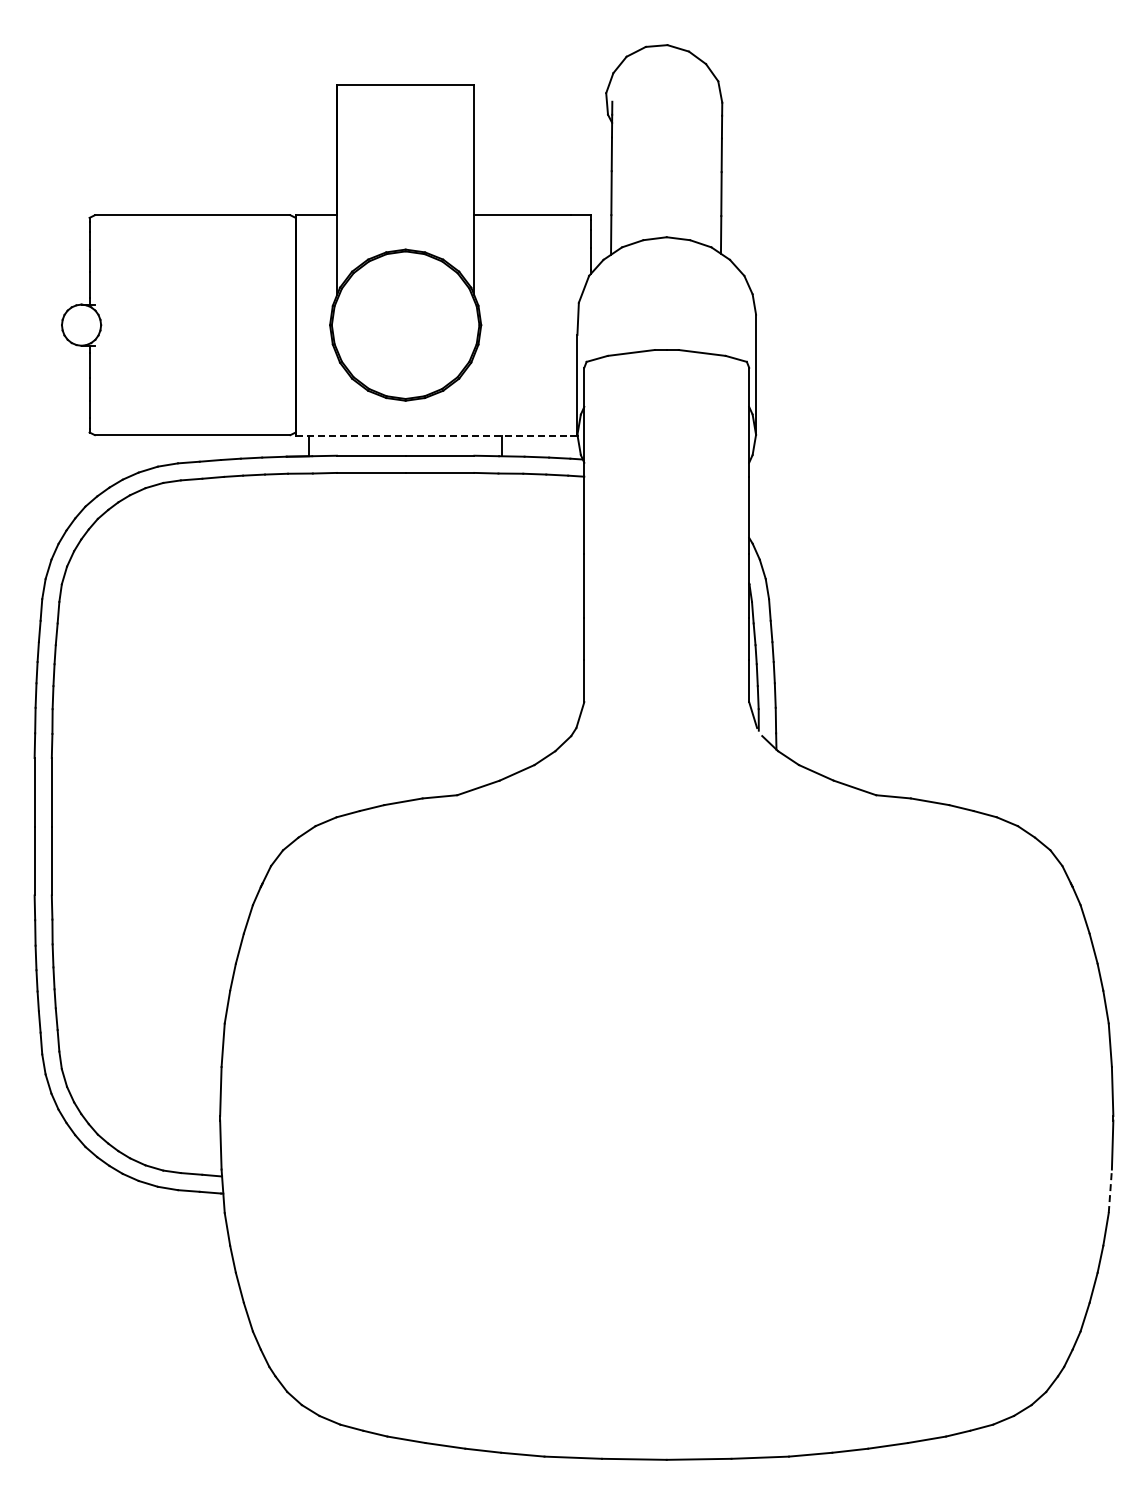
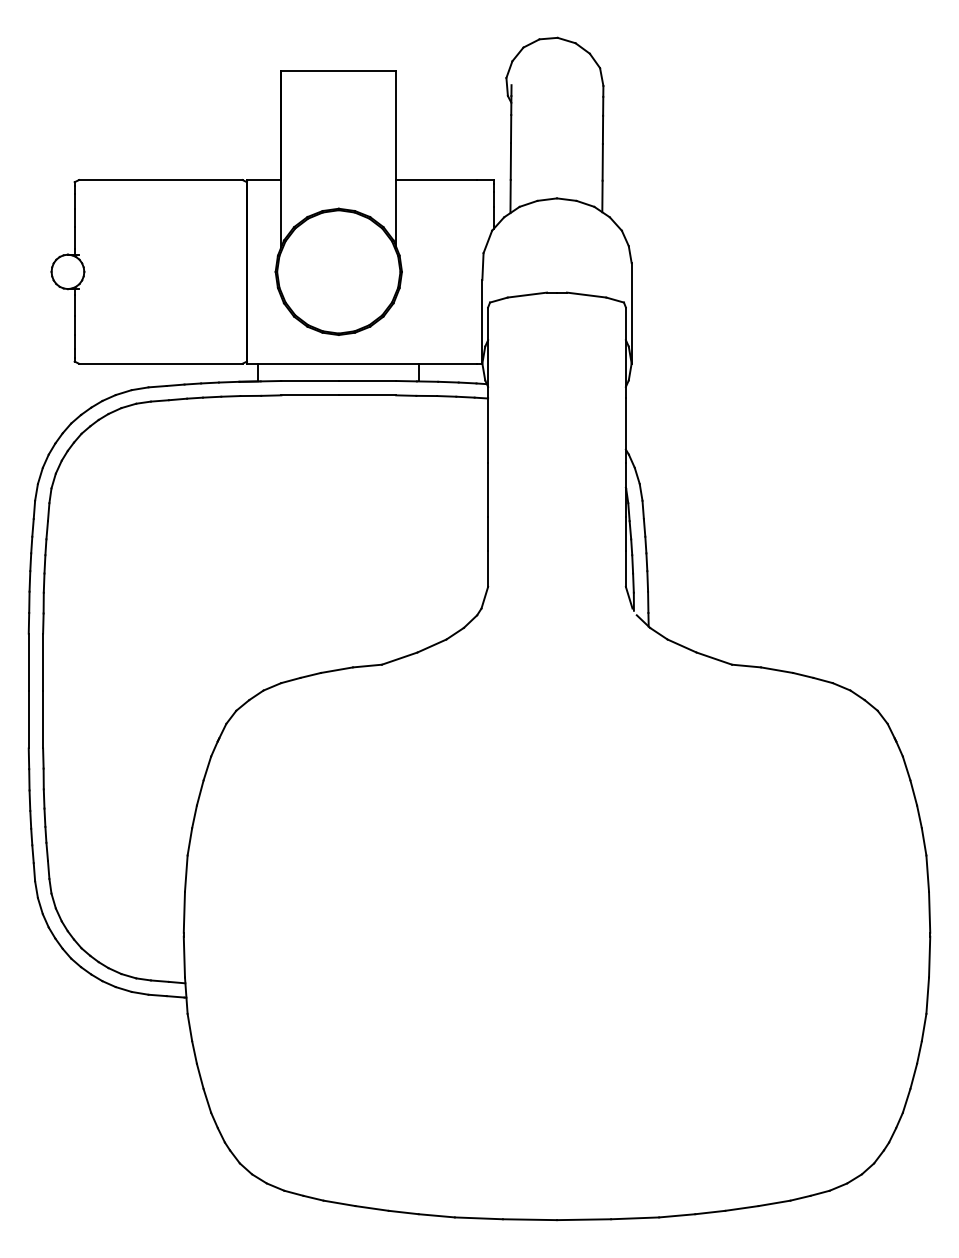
line: (433, 435) -> (362, 364), dashed -> solid
line: (1110, 1191) -> (927, 995), dashed -> solid

